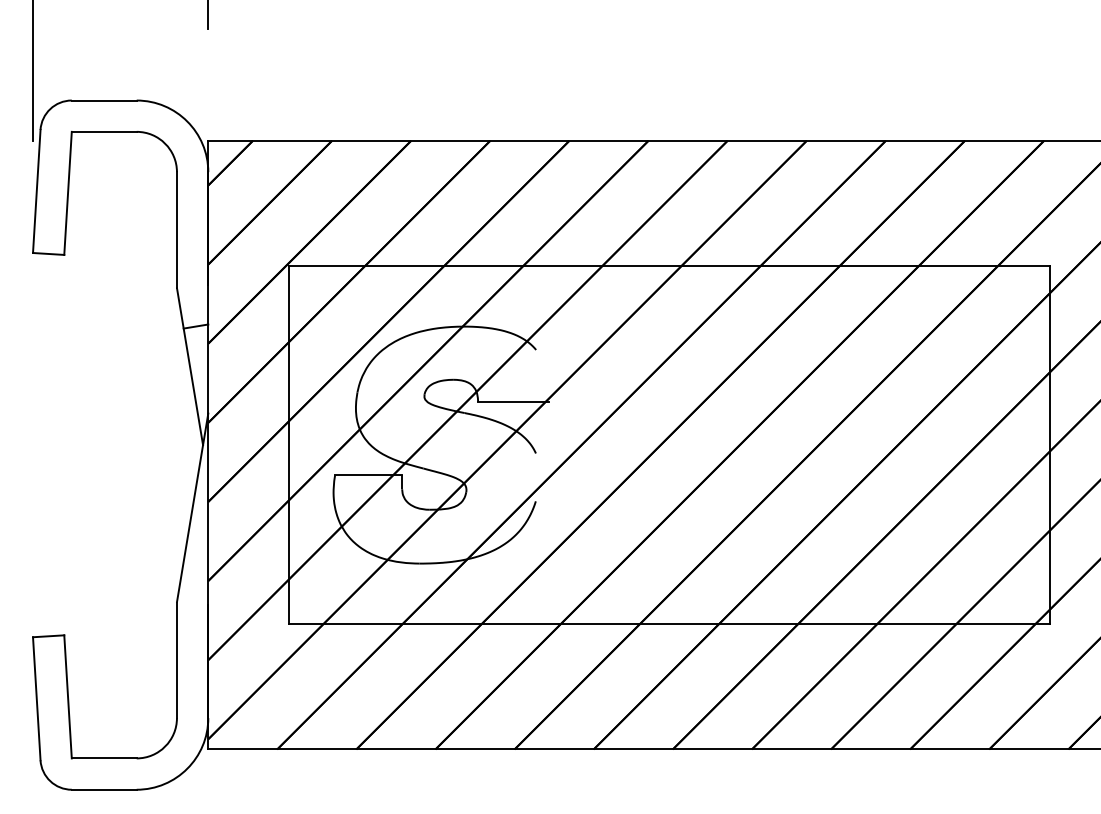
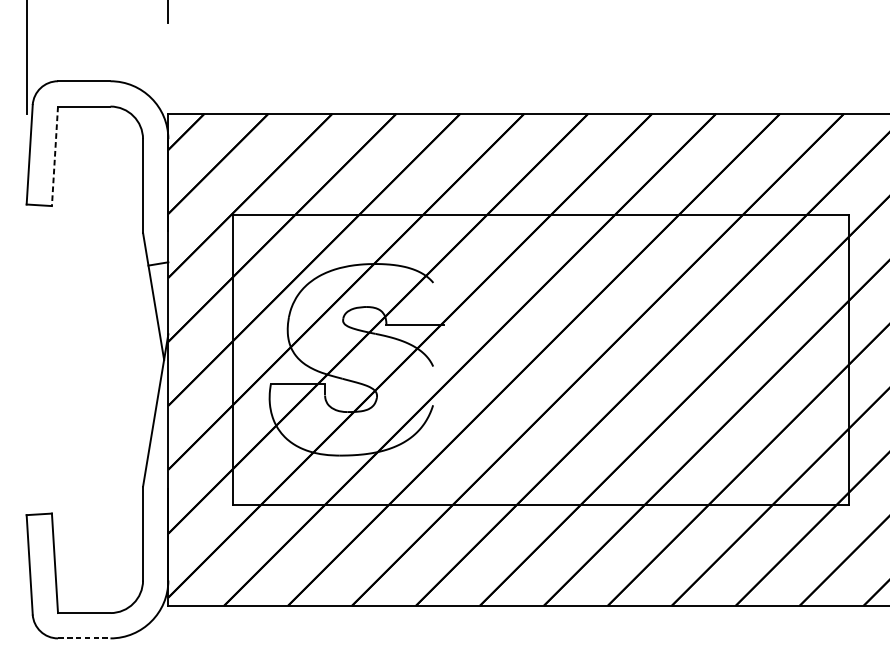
line: (68, 193) -> (55, 156), solid -> dashed
line: (104, 789) -> (84, 638), solid -> dashed

